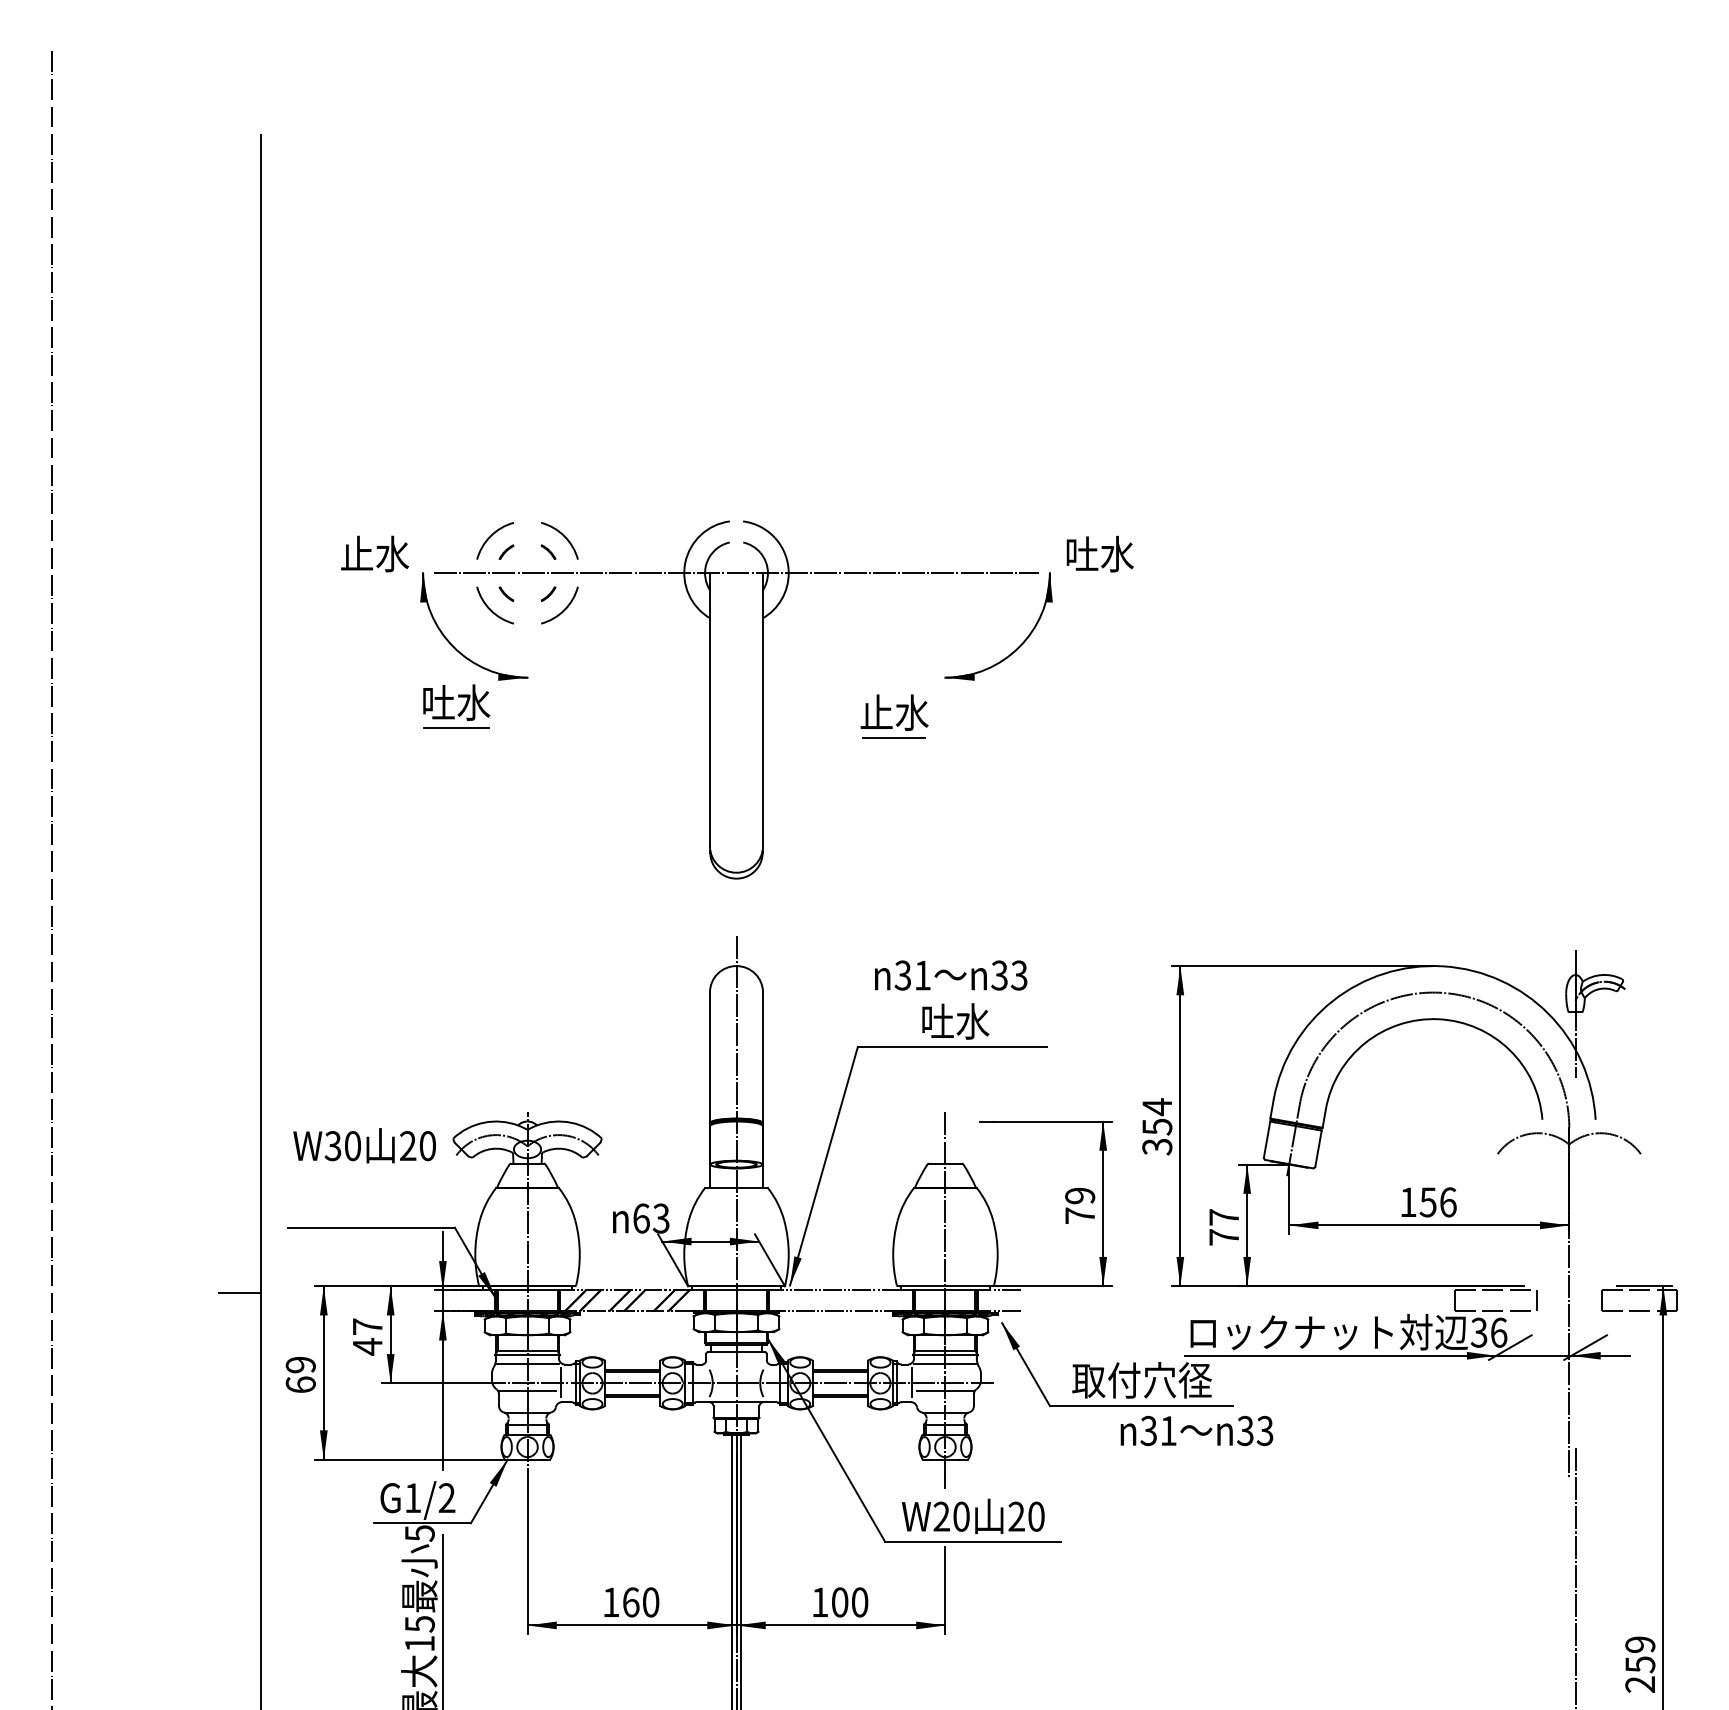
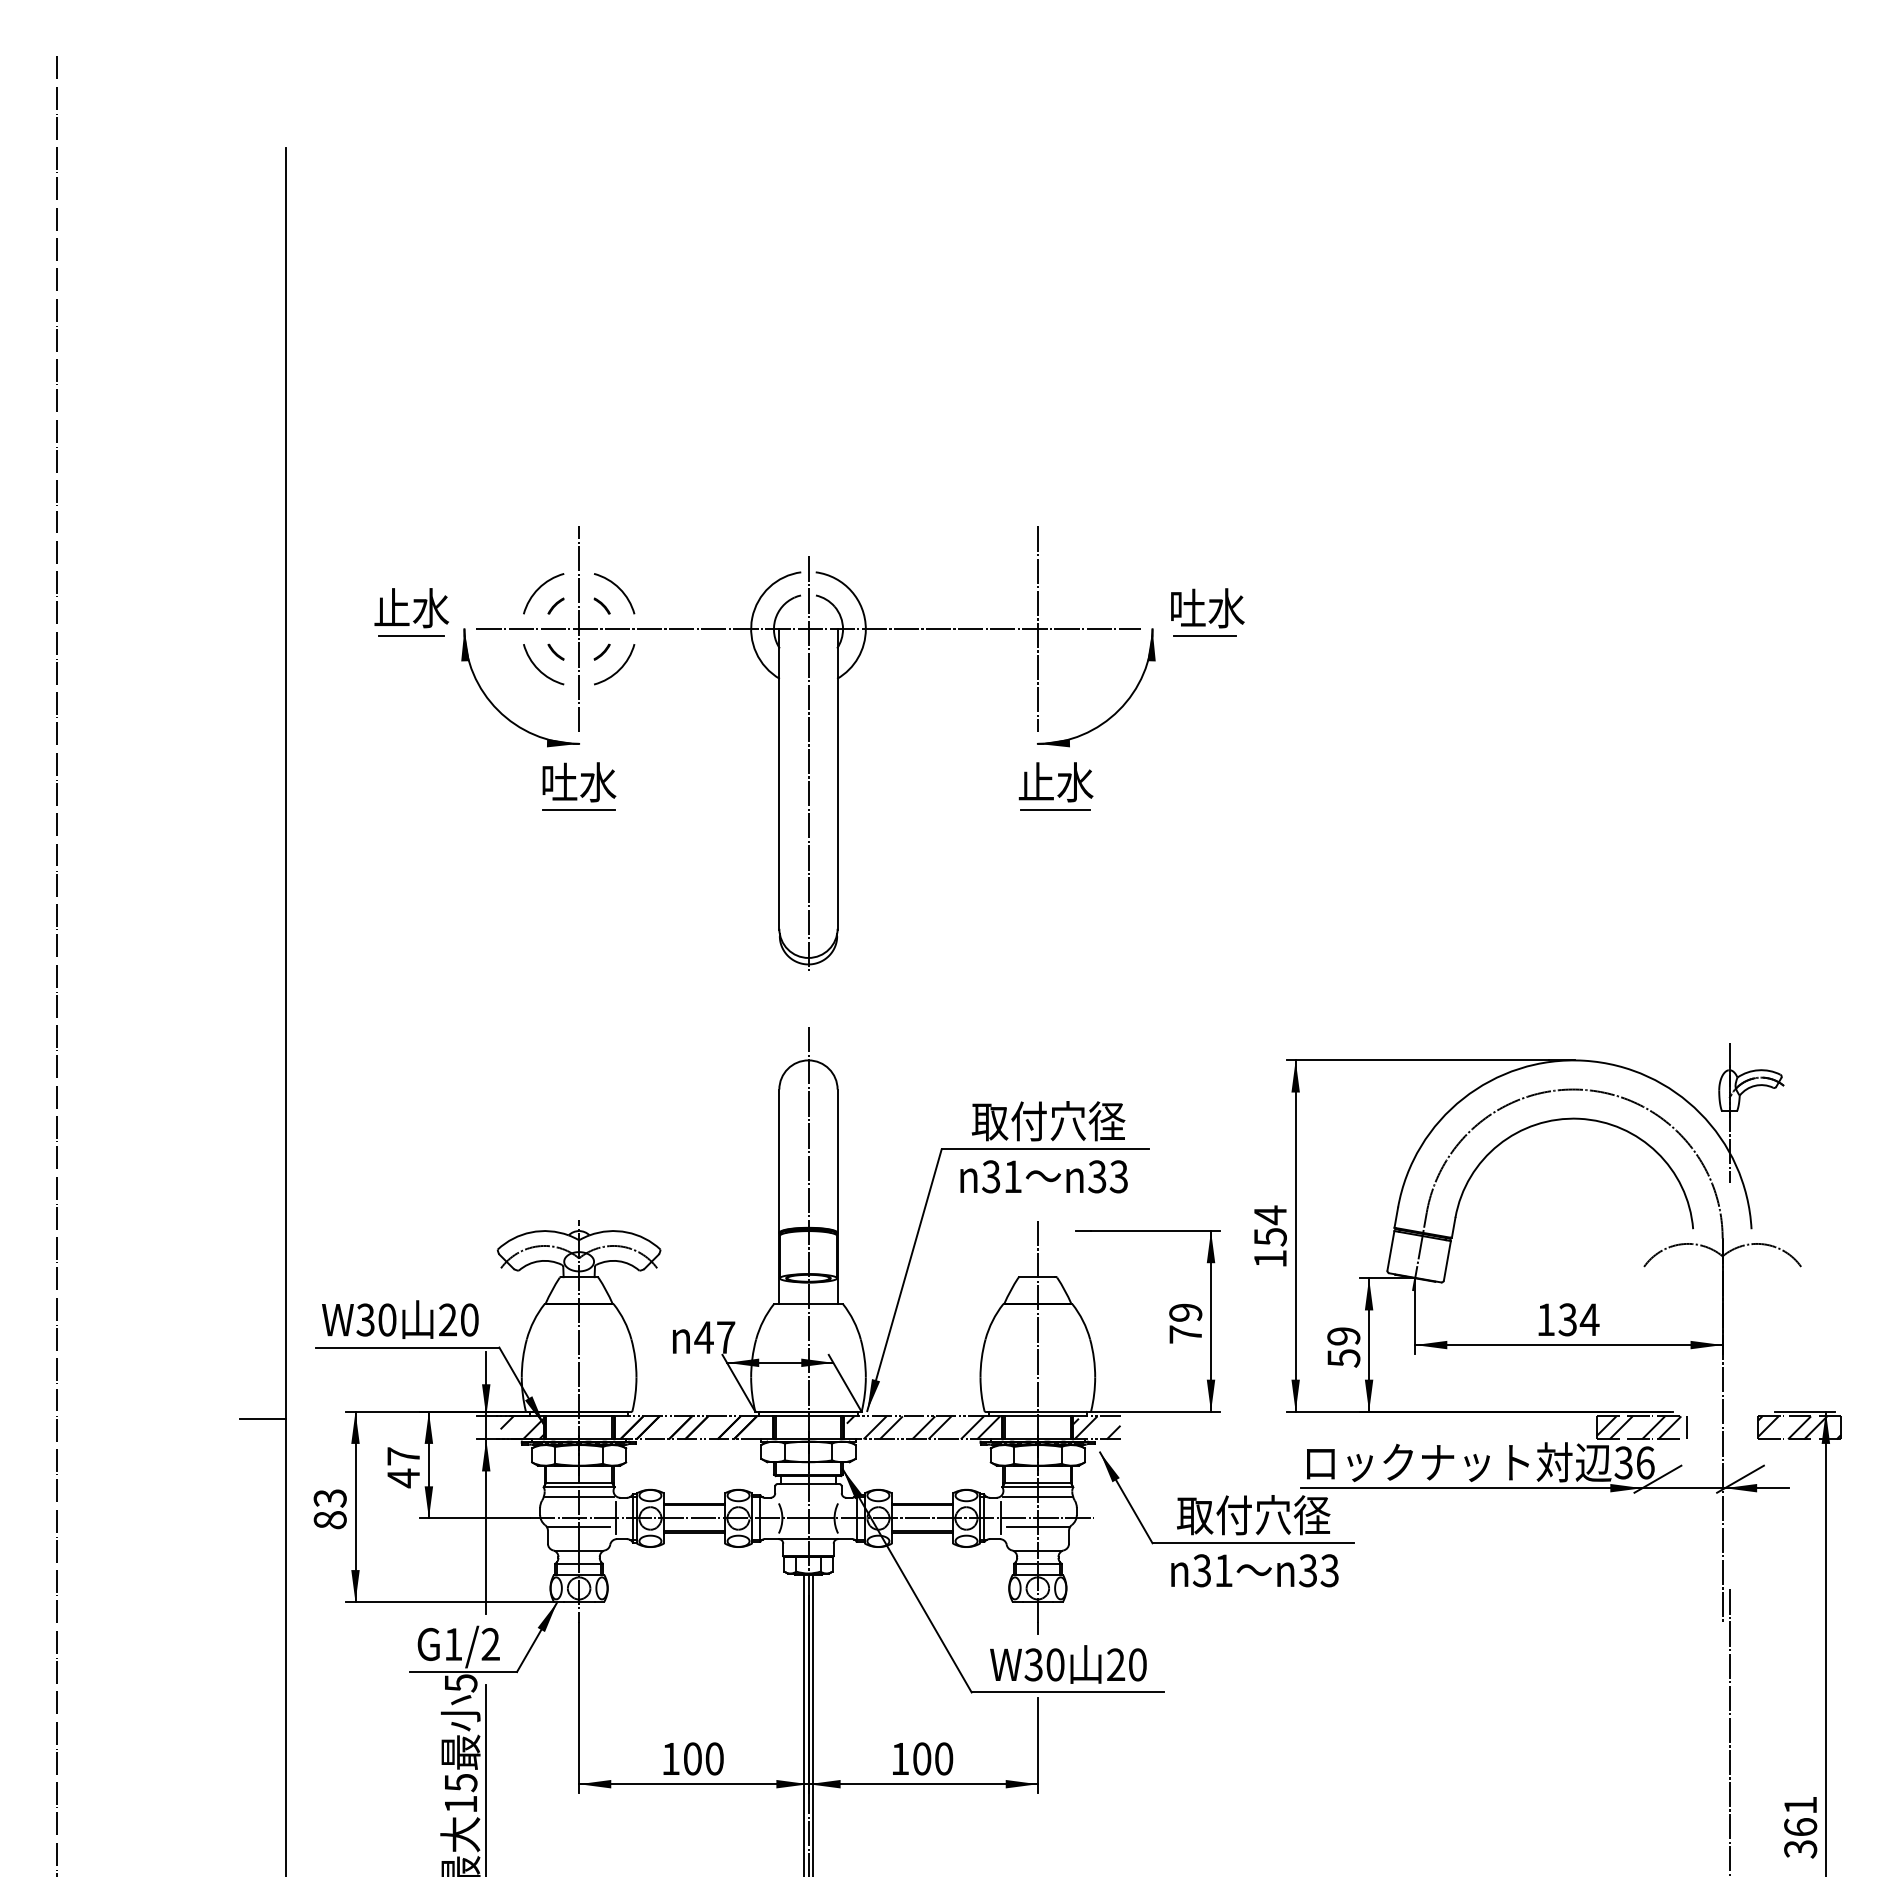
line: (527, 572) -> (579, 628), added
line: (945, 572) -> (1037, 628), added
line: (374, 579) -> (411, 636), added
line: (1098, 579) -> (1205, 636), added
line: (736, 697) -> (808, 765), added
part: (462, 709) -> (585, 789), moved
part: (891, 710) -> (1052, 779), moved
text: (950, 975) -> (1043, 1176), moved
text: (955, 1021) -> (1048, 1121), 吐水 -> 取付穴径
text: (364, 1145) -> (400, 1319), moved
text: (1156, 1147) -> (1269, 1259), 354 -> 154
text: (1437, 1202) -> (1578, 1319), 156 -> 134
text: (650, 1218) -> (714, 1337), 63 -> 47
text: (1223, 1227) -> (1343, 1347), 77 -> 59
hatch: (475, 1300) -> (522, 1427), added
hatch: (841, 1300) -> (923, 1427), added
hatch: (998, 1300) -> (1096, 1427), added
hatch: (1492, 1300) -> (1638, 1427), added
hatch: (1639, 1300) -> (1799, 1427), added
text: (300, 1375) -> (329, 1509), 69 -> 83
text: (1196, 1430) -> (1254, 1570), moved
text: (941, 1517) -> (1033, 1665), W20 -> W30
text: (631, 1602) -> (693, 1758), 160 -> 100
text: (1640, 1664) -> (1800, 1827), 259 -> 361

